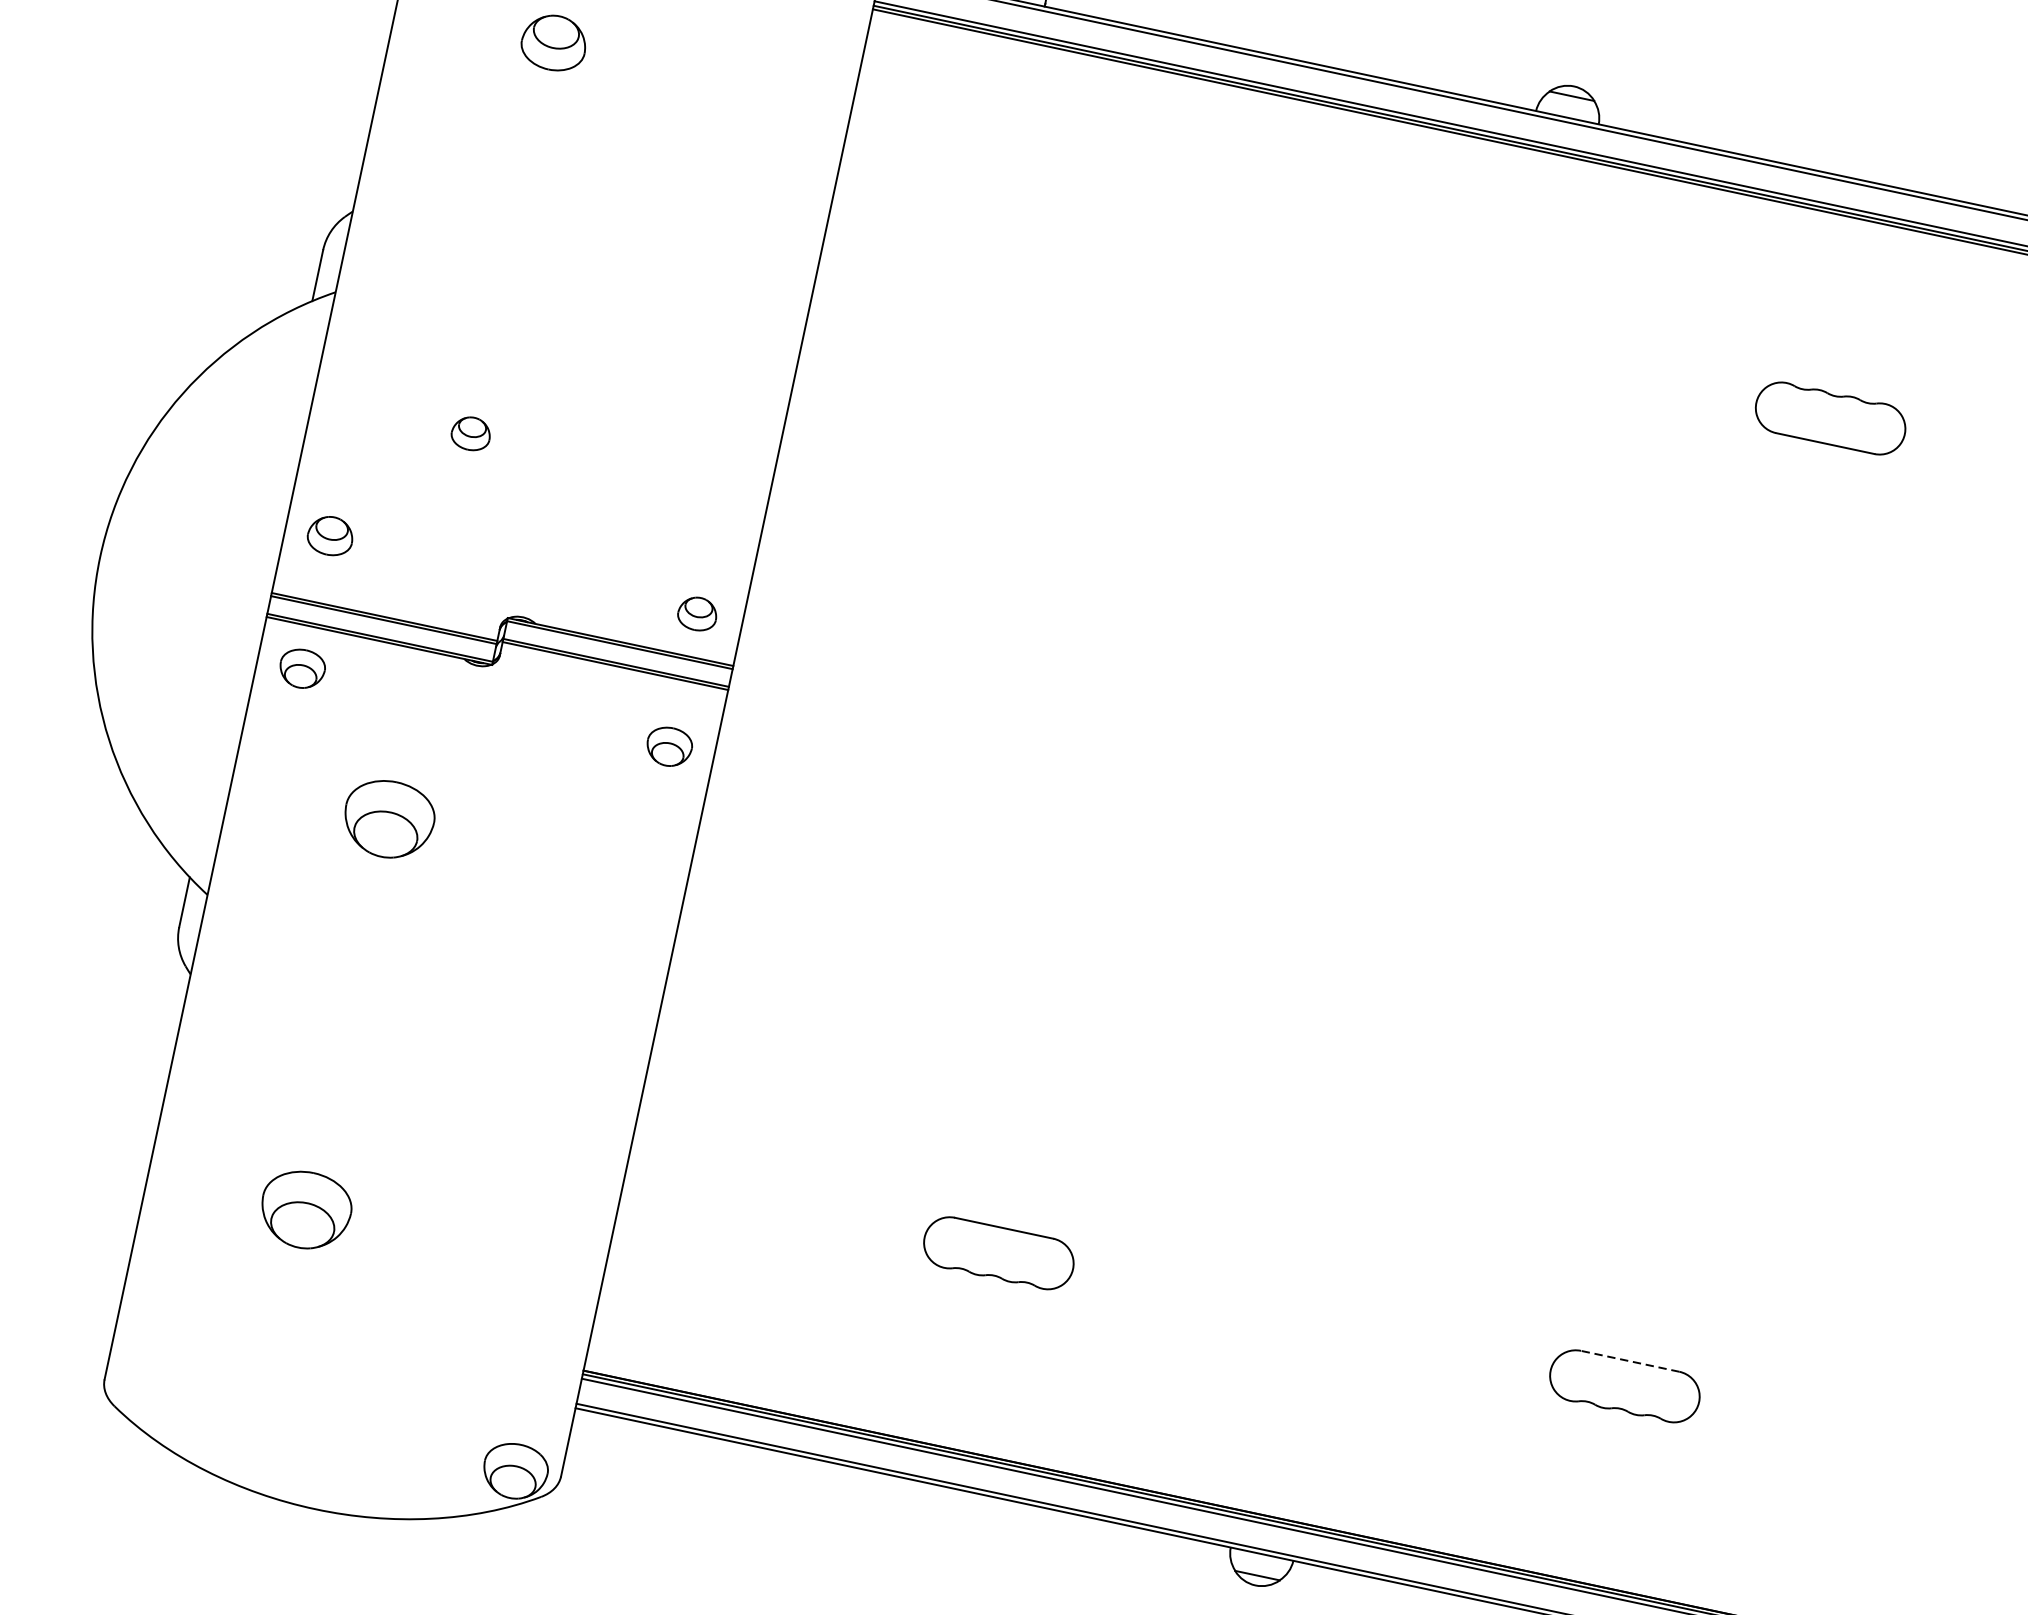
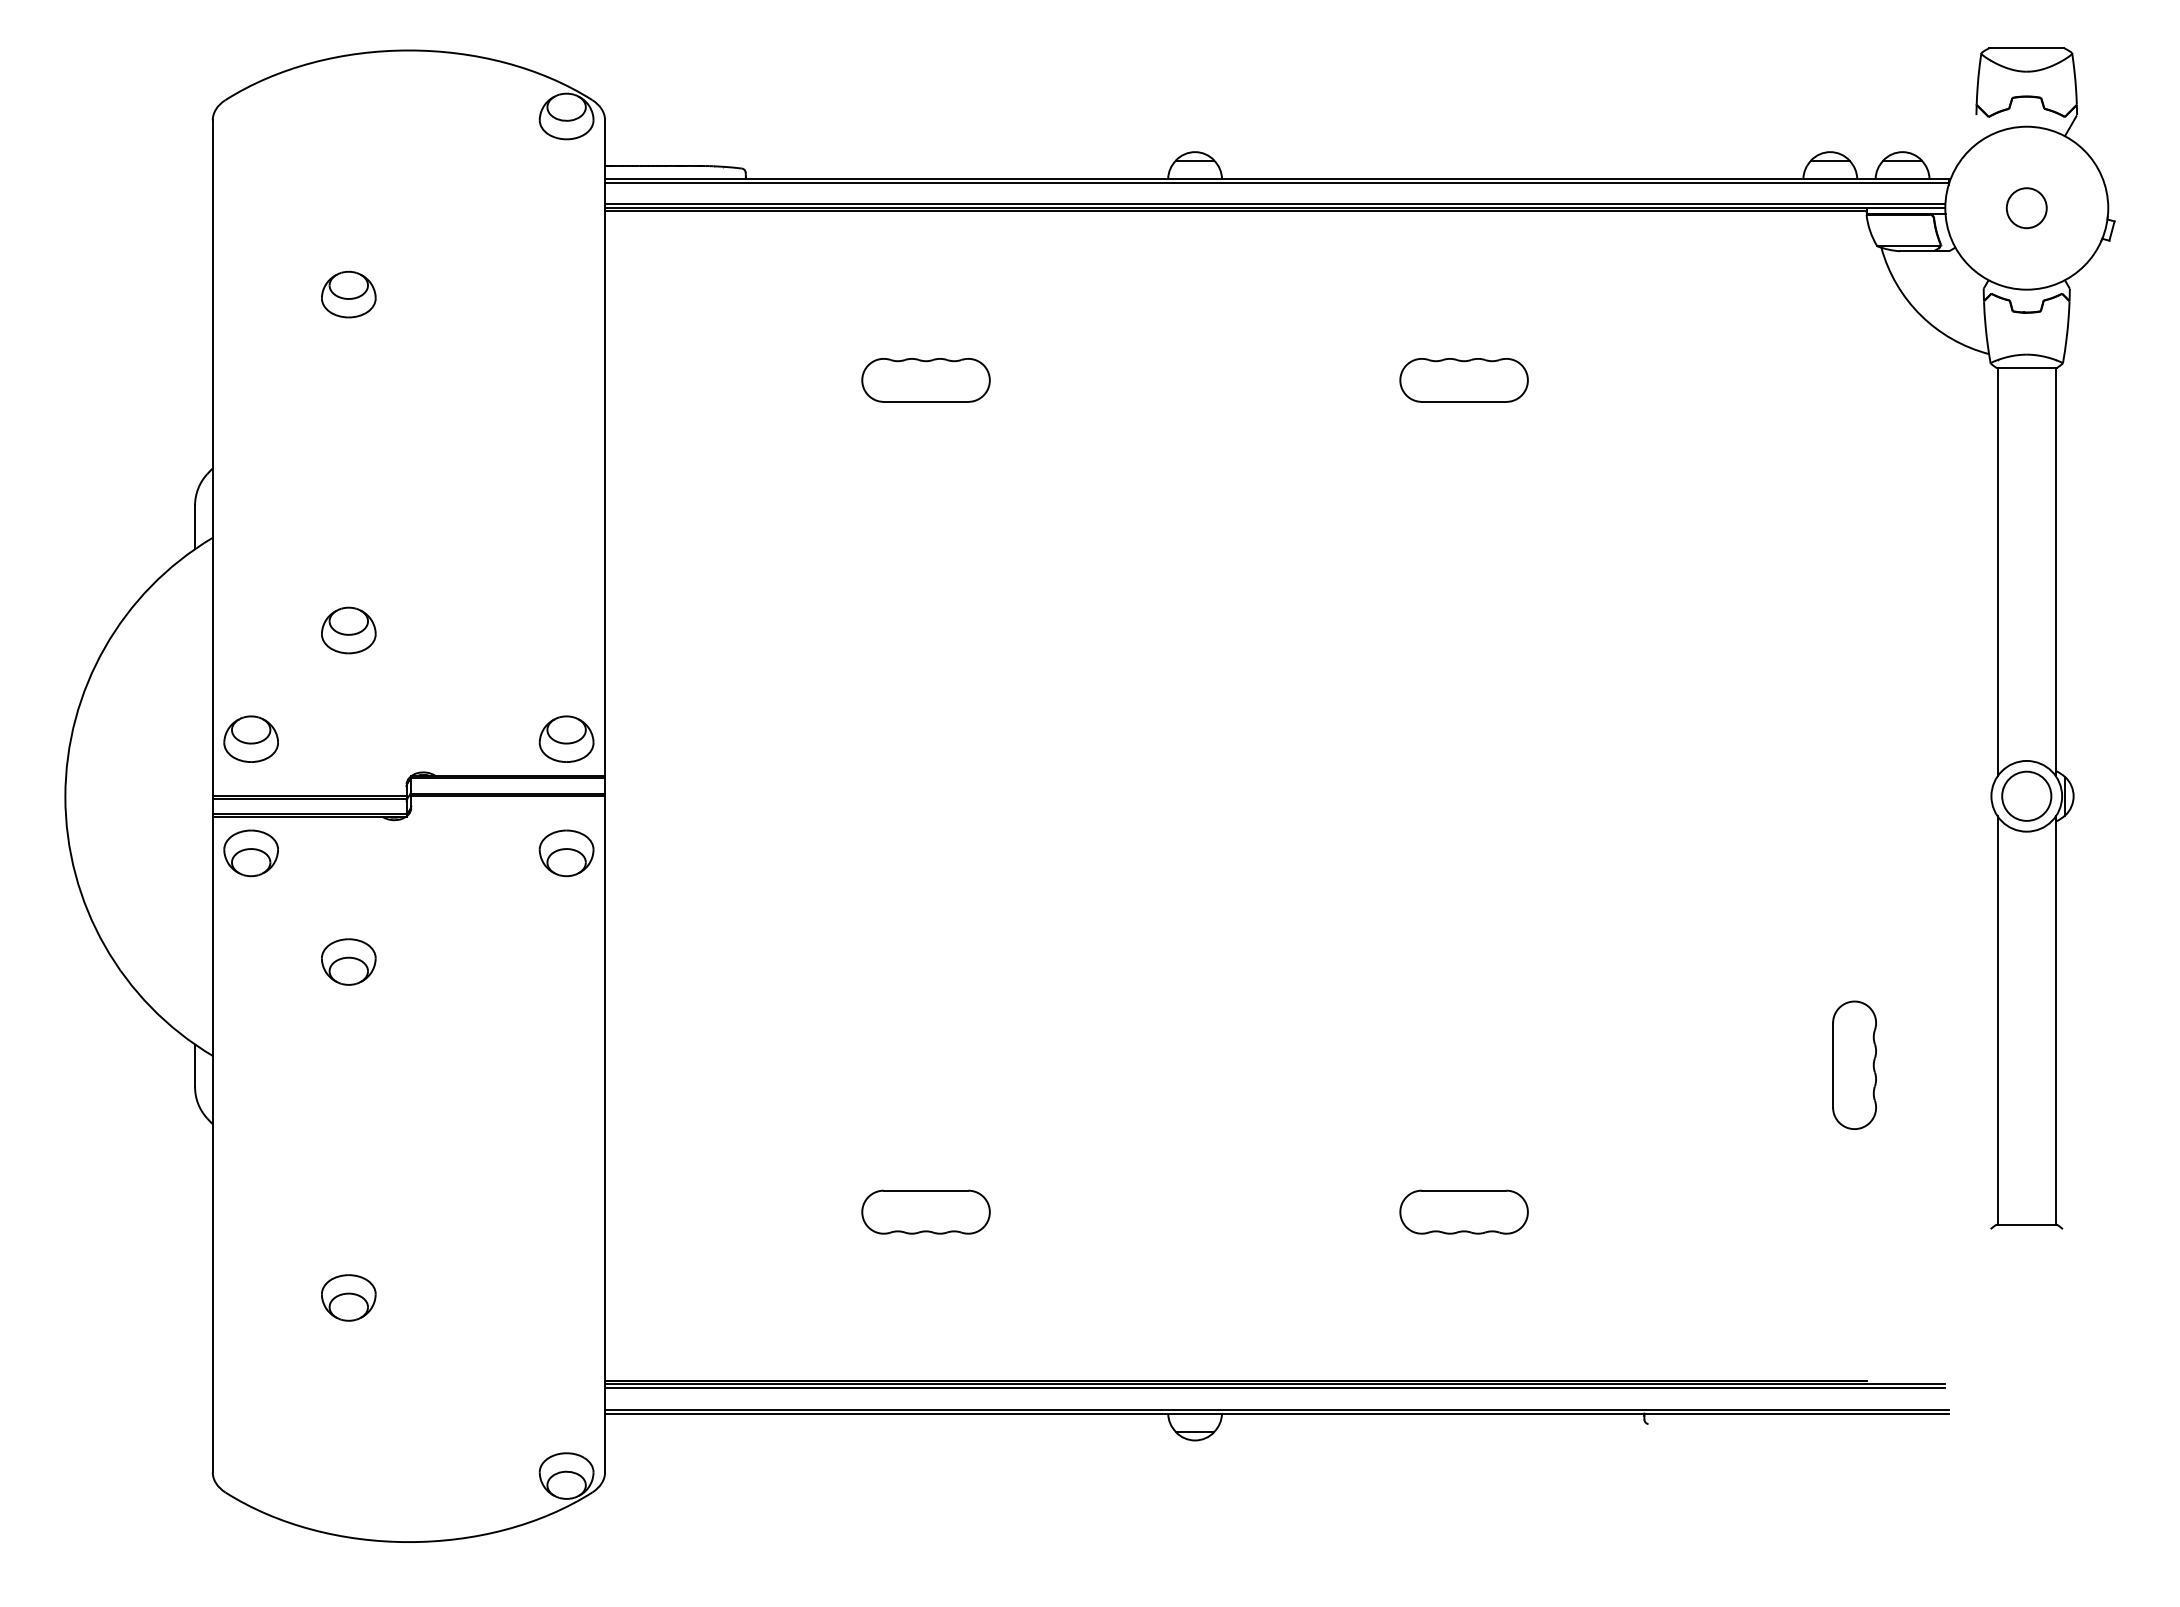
part: (1203, 285) -> (925, 380), added
part: (470, 433) -> (348, 630), size x1.67
part: (329, 535) -> (250, 738), size x1.43
part: (697, 613) -> (566, 738), size x1.67
part: (301, 668) -> (250, 853), size x1.43
part: (669, 747) -> (566, 853), size x1.43
part: (388, 818) -> (348, 961), size x0.71
part: (305, 1209) -> (348, 1297), size x0.71
line: (1629, 1360) -> (1463, 1190), dashed -> solid

